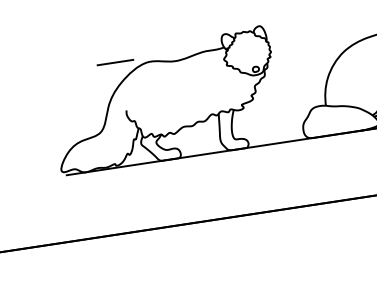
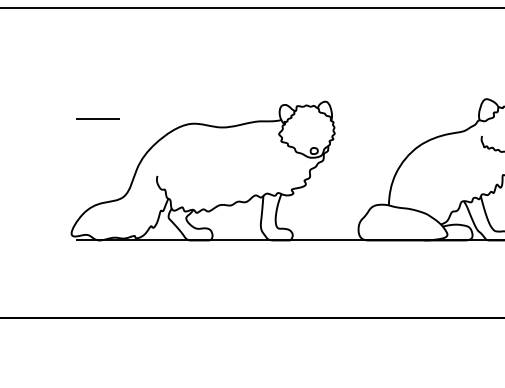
line: (115, 62) -> (97, 118), moved

